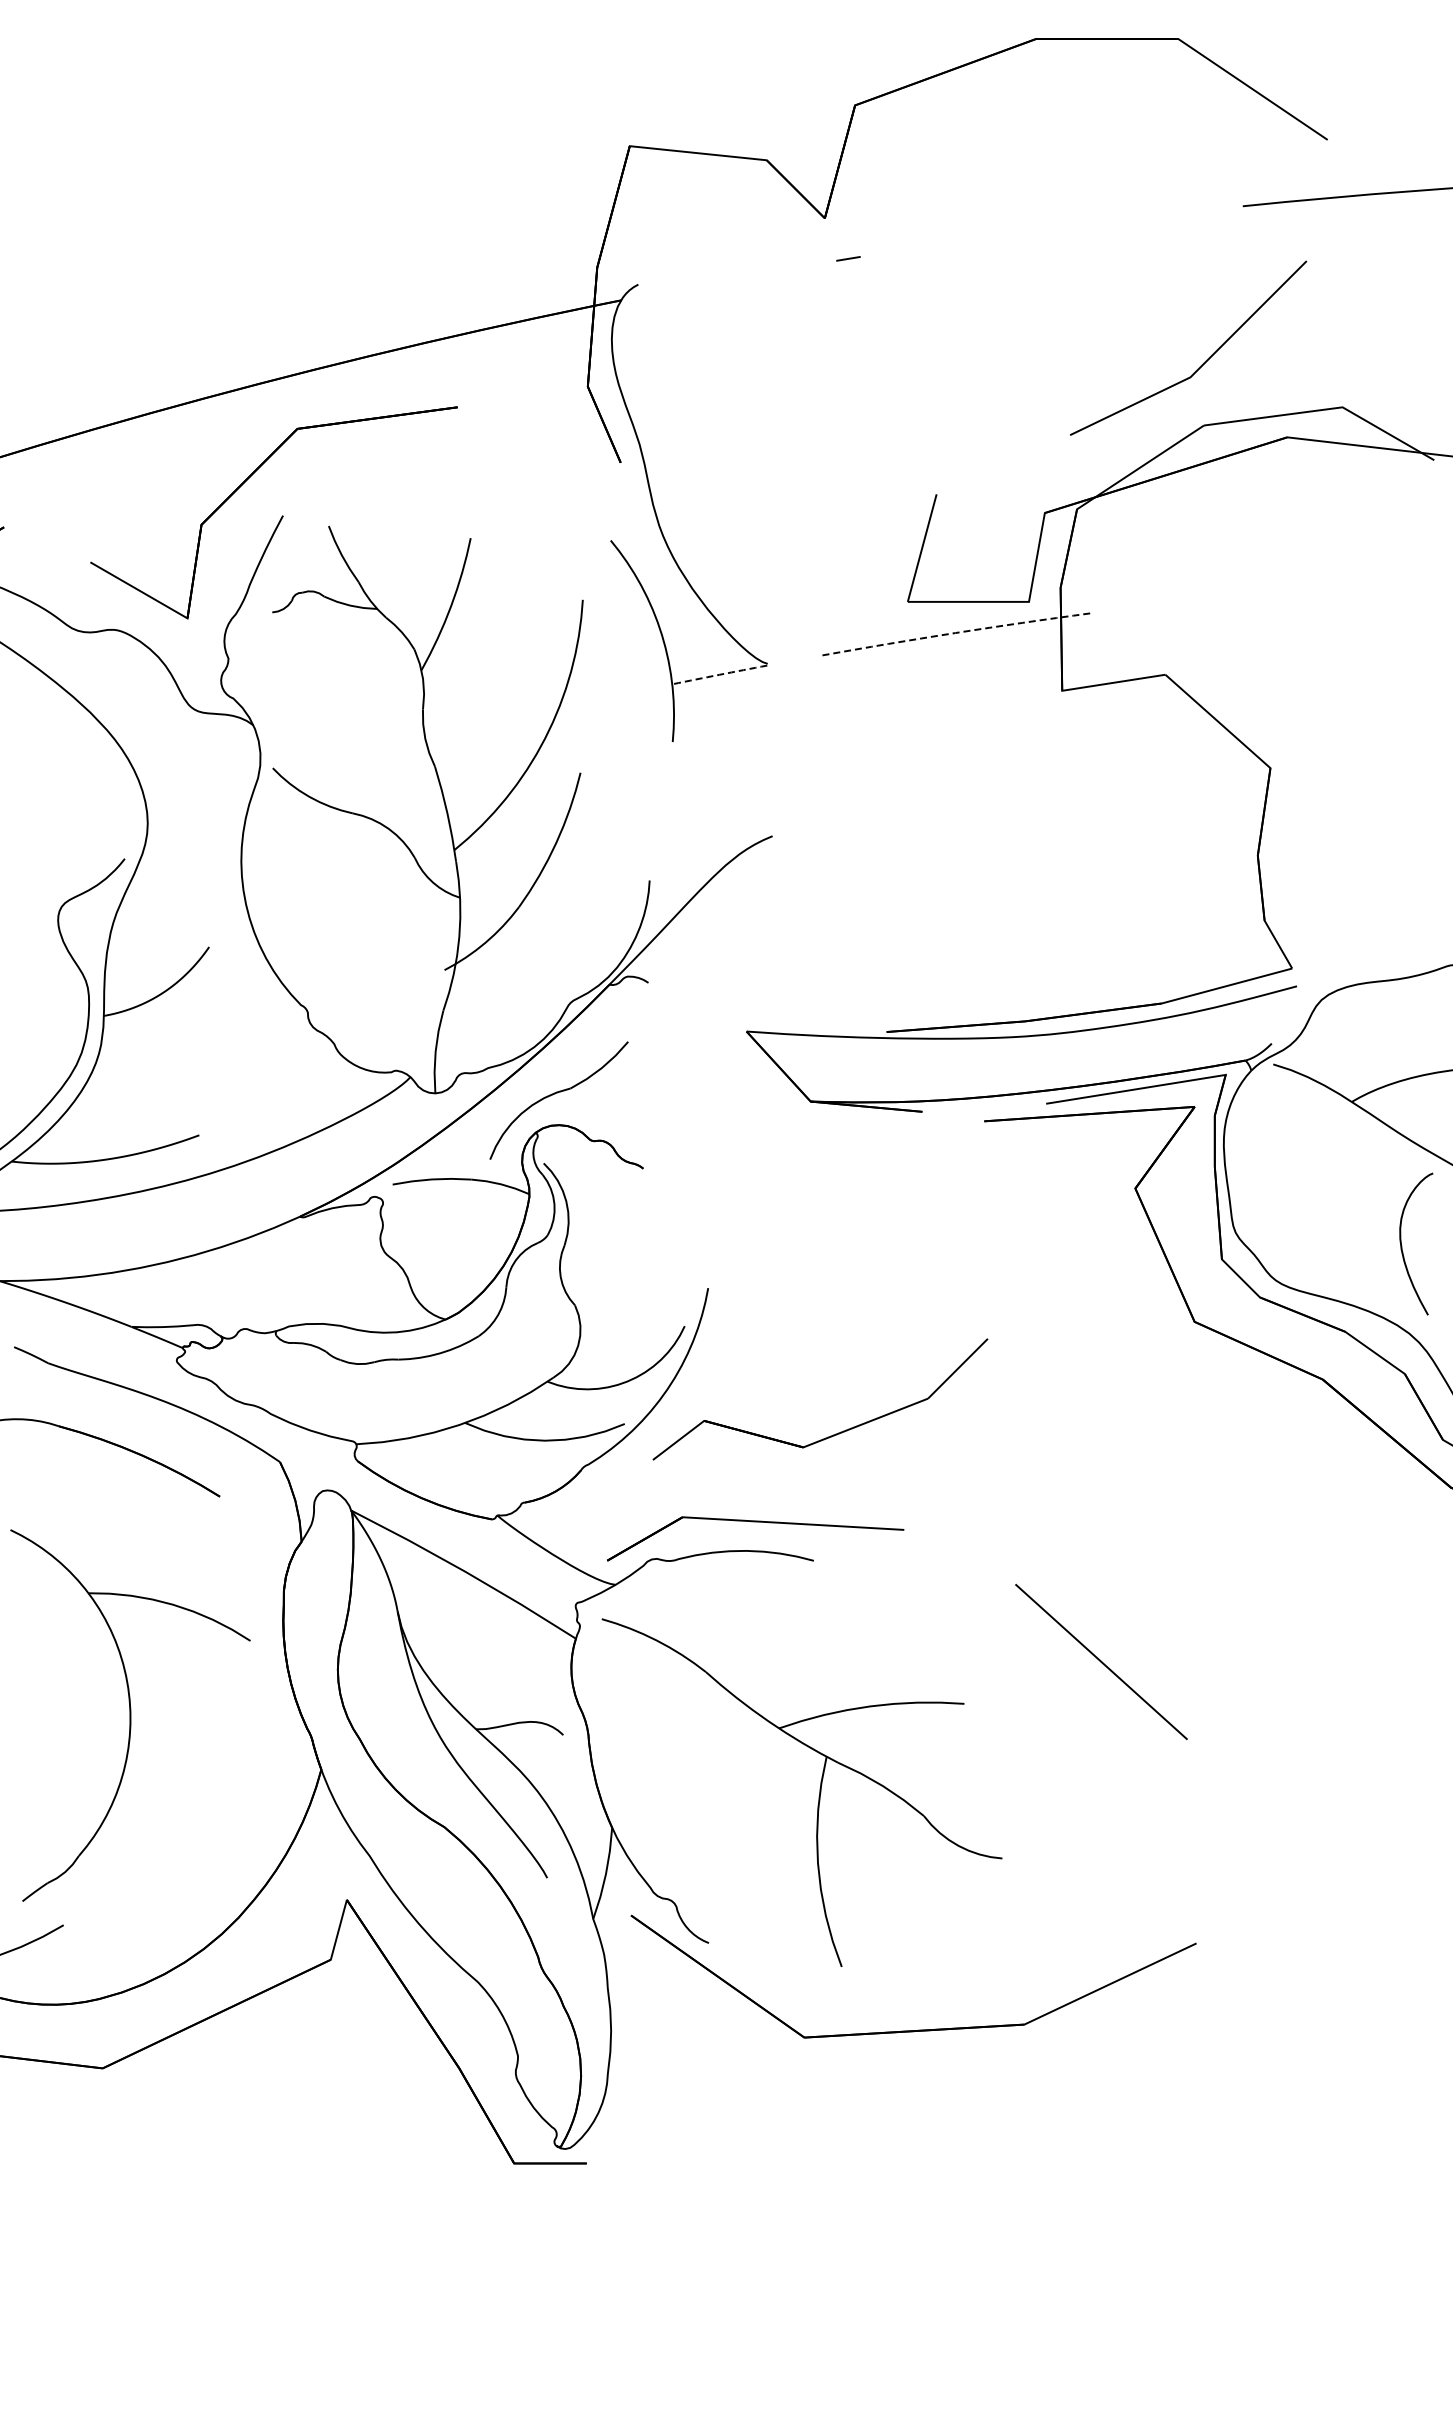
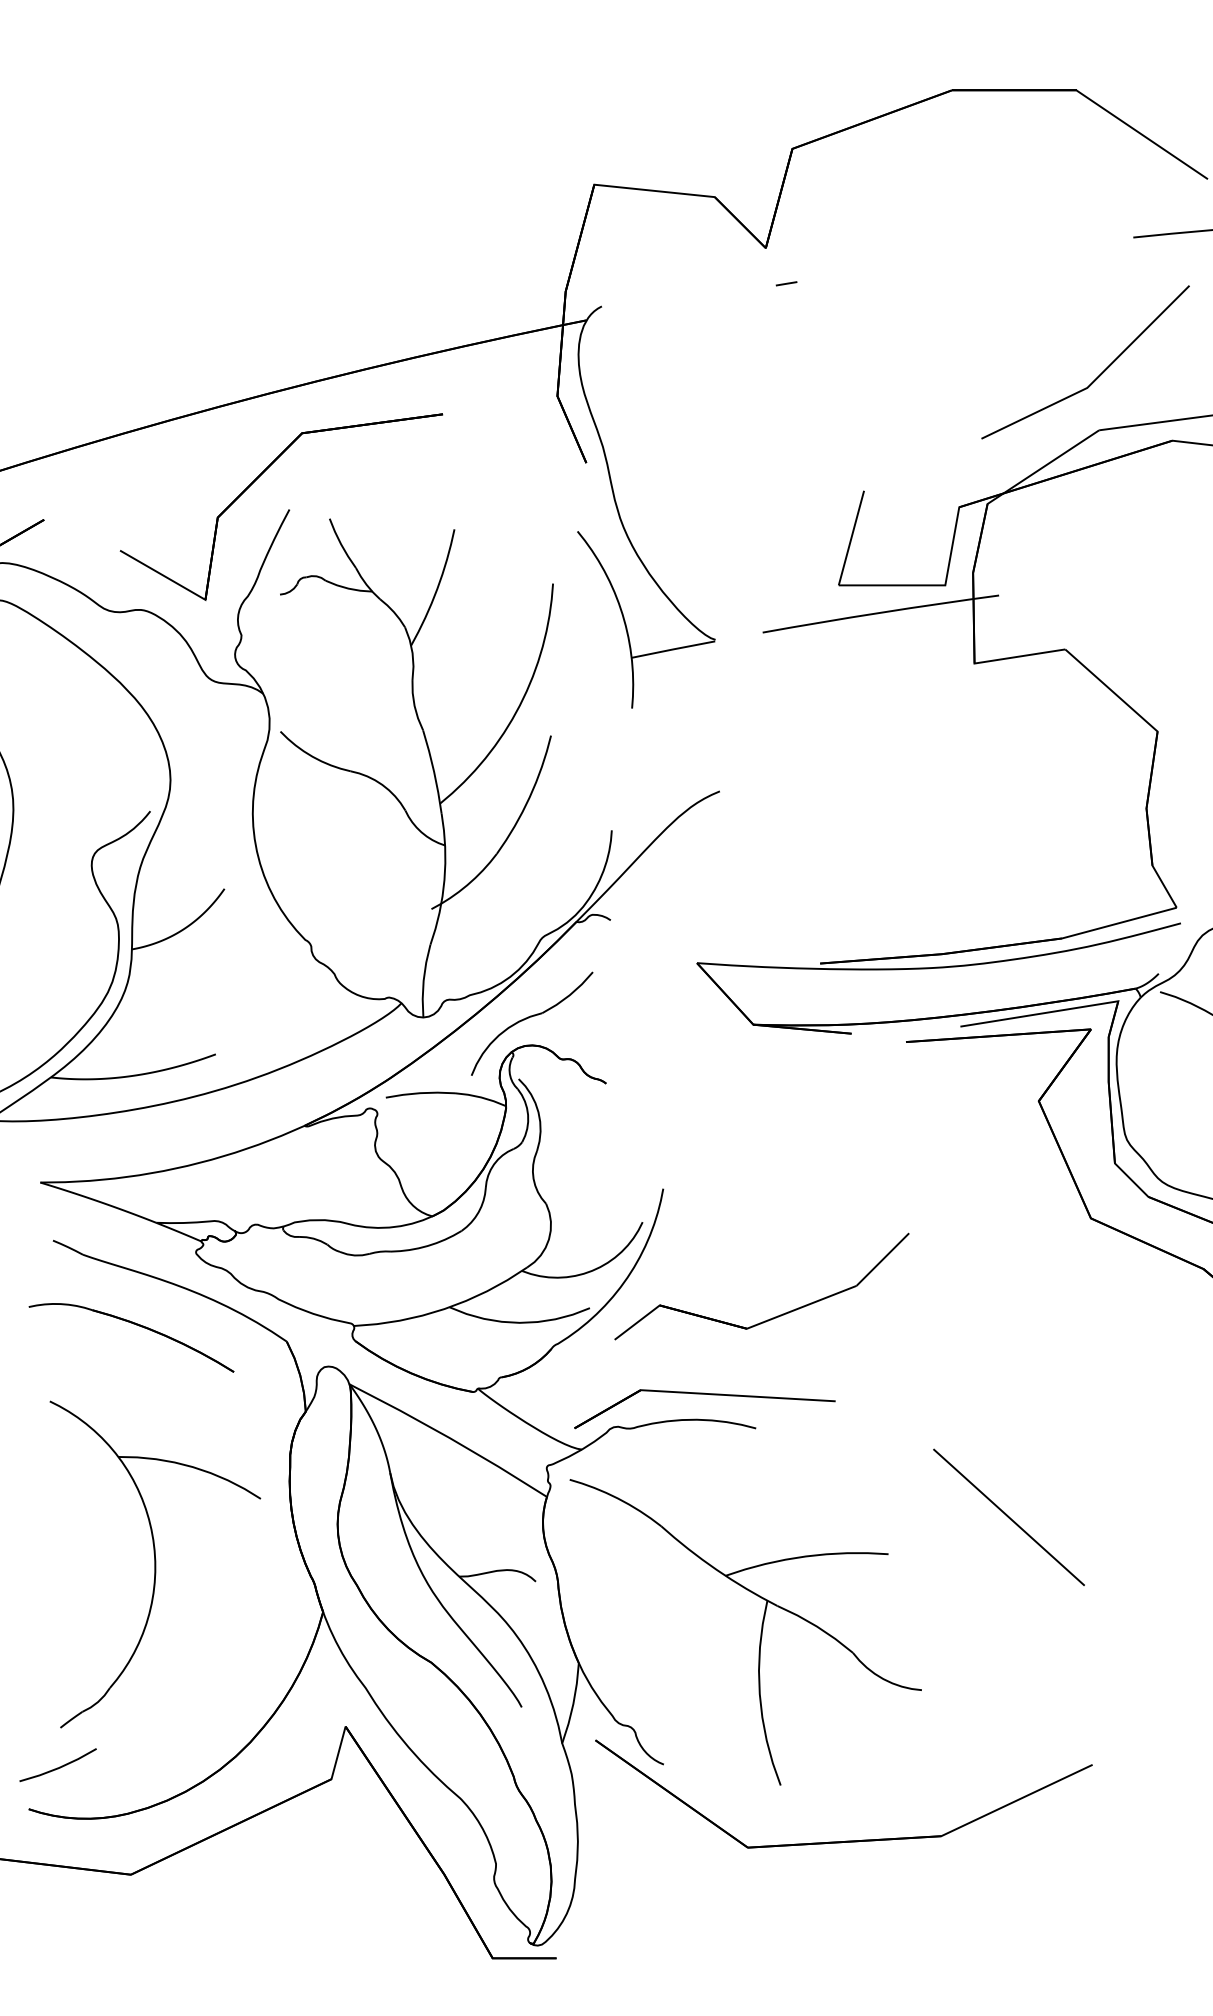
line: (955, 633) -> (880, 613), dashed -> solid
line: (719, 674) -> (673, 649), dashed -> solid

